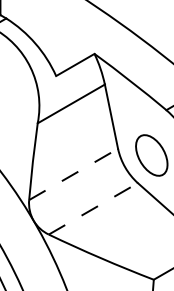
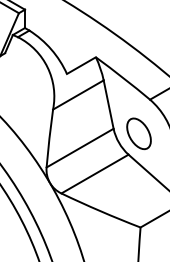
line: (74, 174) -> (80, 148), dashed -> solid
line: (94, 209) -> (95, 174), dashed -> solid

